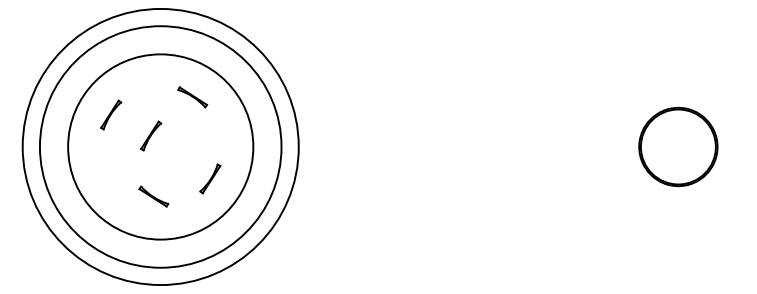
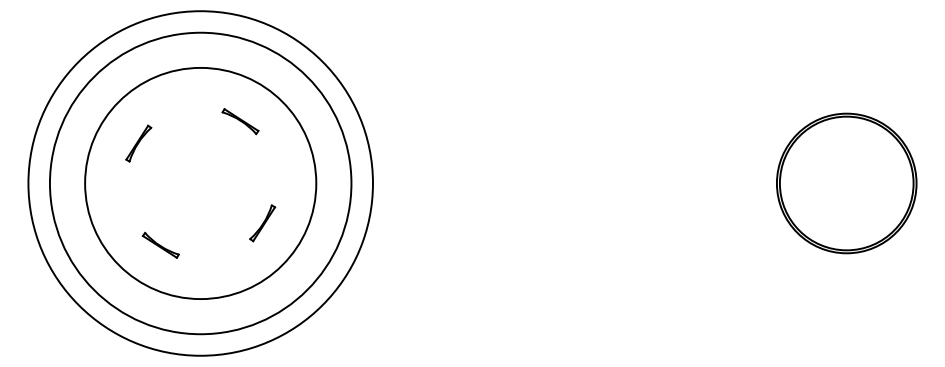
part: (151, 135) -> (189, 169), removed
part: (678, 146) -> (846, 182), size x1.43
part: (153, 196) -> (160, 245), moved

